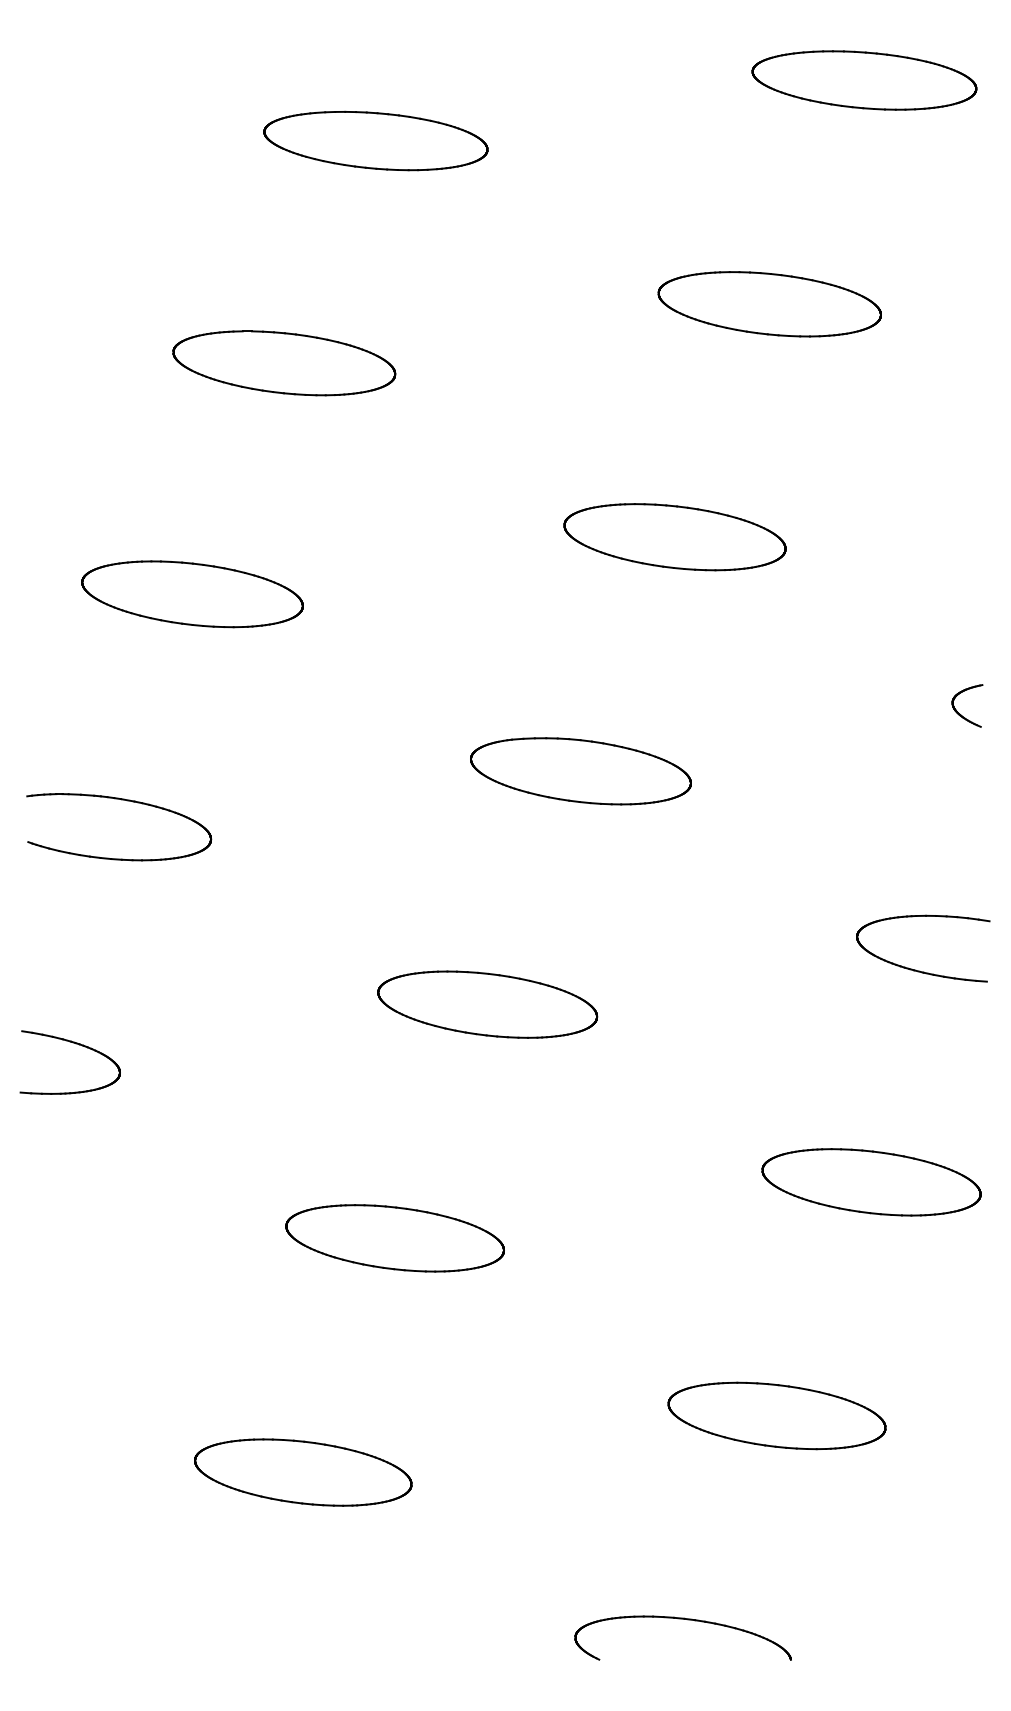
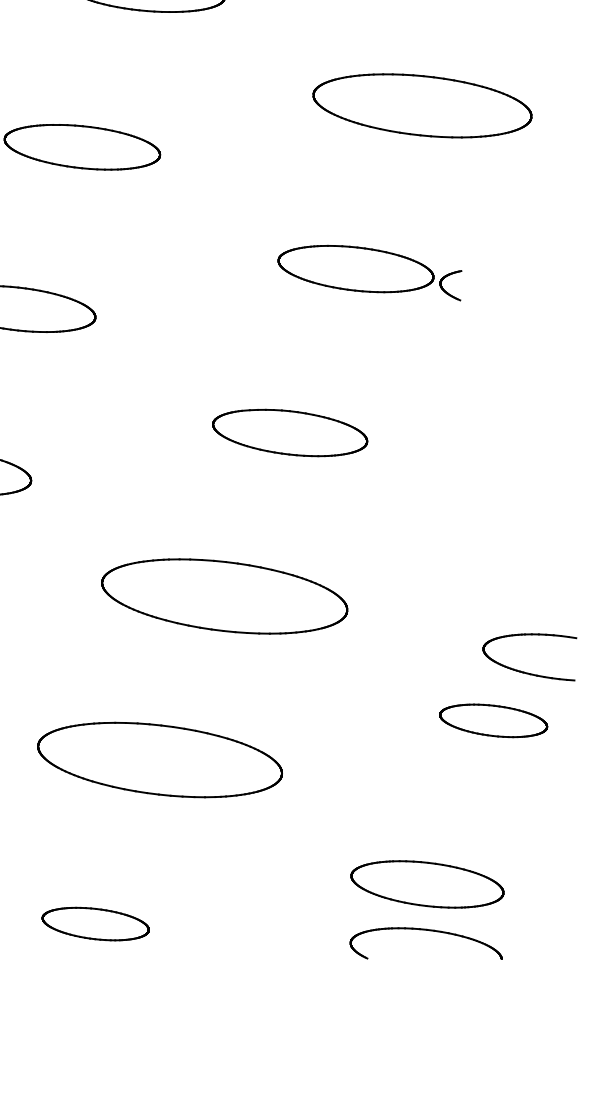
part: (769, 304) -> (422, 106), size x1.4
part: (961, 714) -> (446, 291), moved
part: (919, 970) -> (527, 672), moved
part: (487, 1004) -> (224, 596), size x1.6
part: (871, 1182) -> (493, 720), size x0.7
part: (394, 1238) -> (159, 760), size x1.6
part: (303, 1472) -> (95, 924), size x0.7
part: (687, 1620) -> (429, 931), moved

